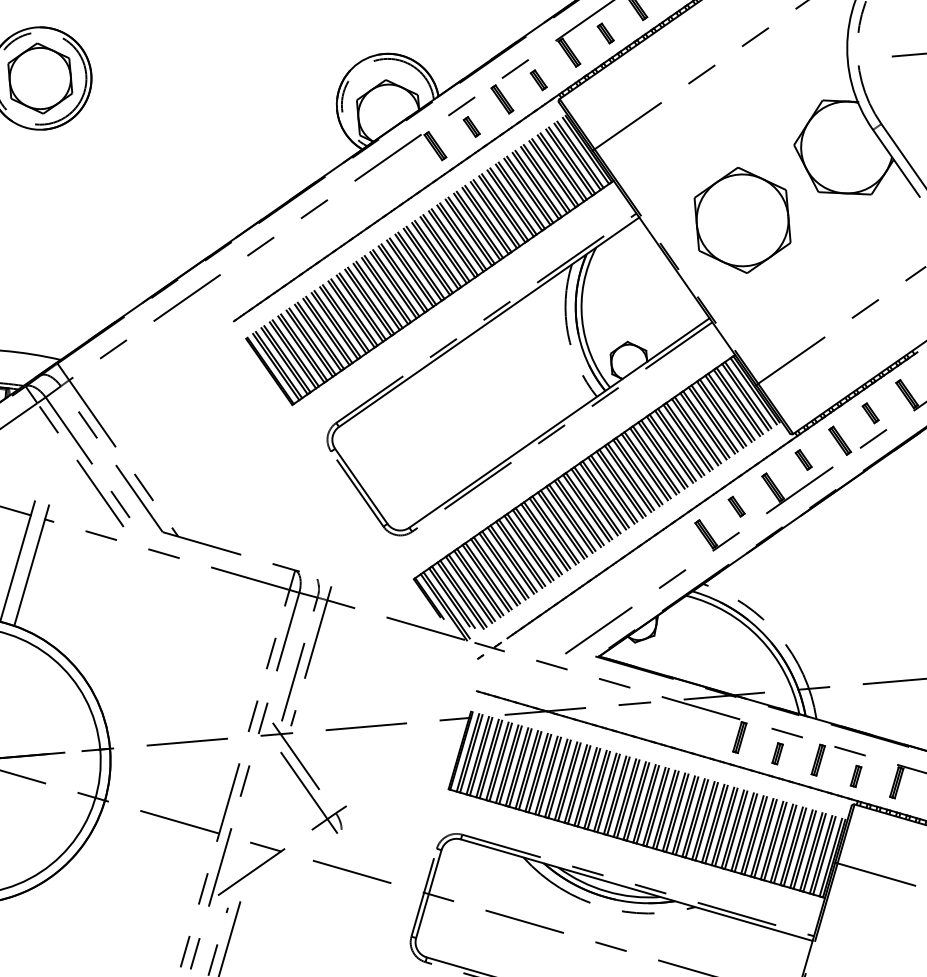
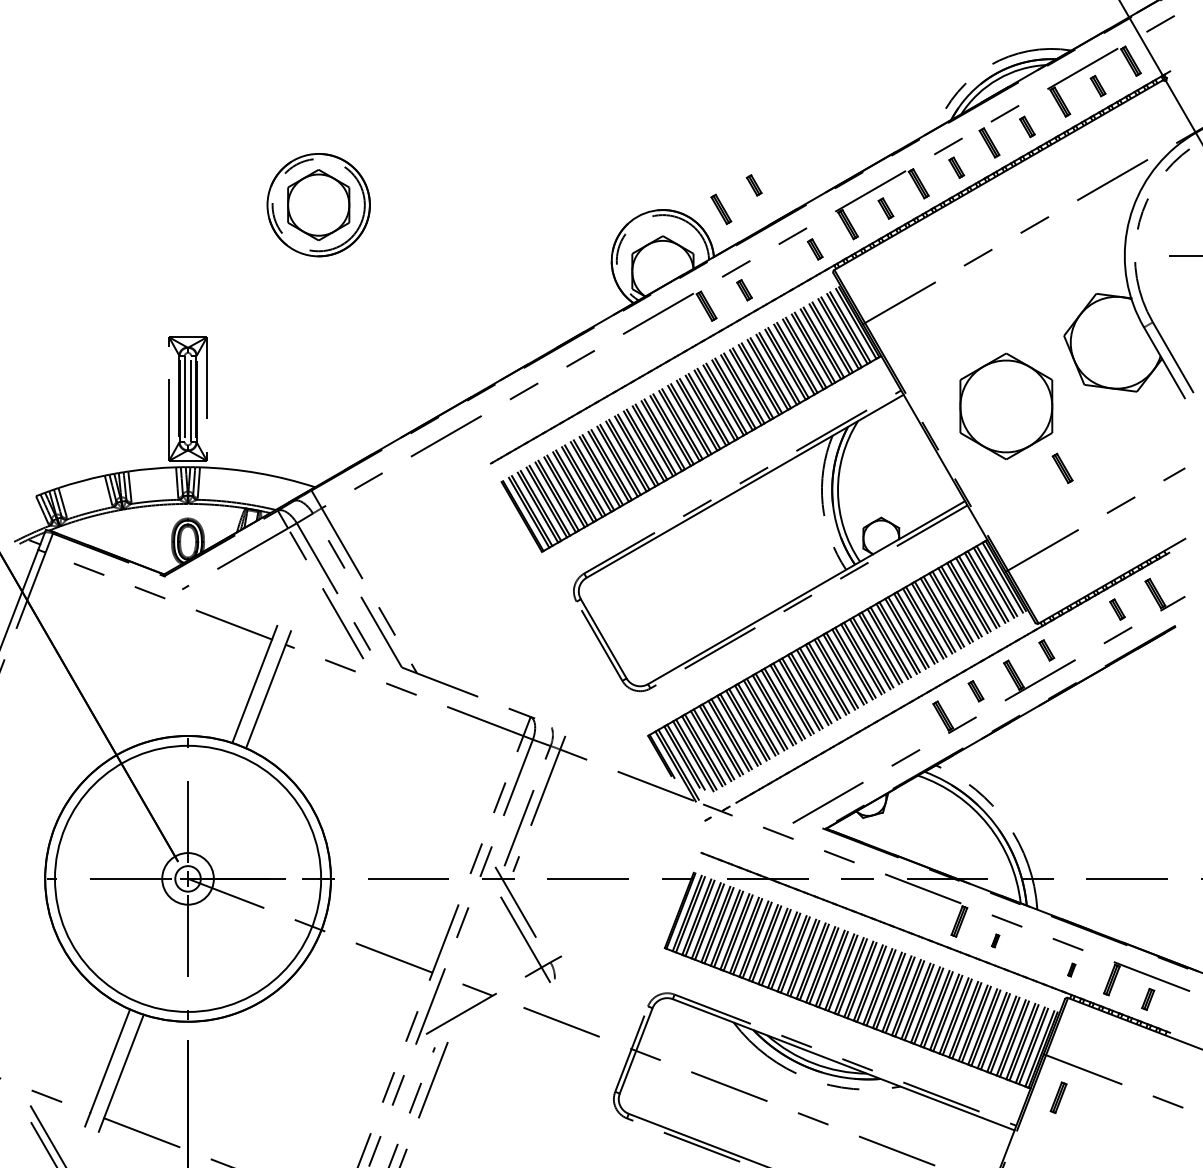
part: (471, 21) -> (753, 185), added
part: (502, 98) -> (721, 208), moved
part: (839, 439) -> (1062, 467), moved
part: (777, 753) -> (995, 940), size x0.6
part: (818, 759) -> (1058, 1097), moved
part: (855, 775) -> (1071, 969), size x0.6

